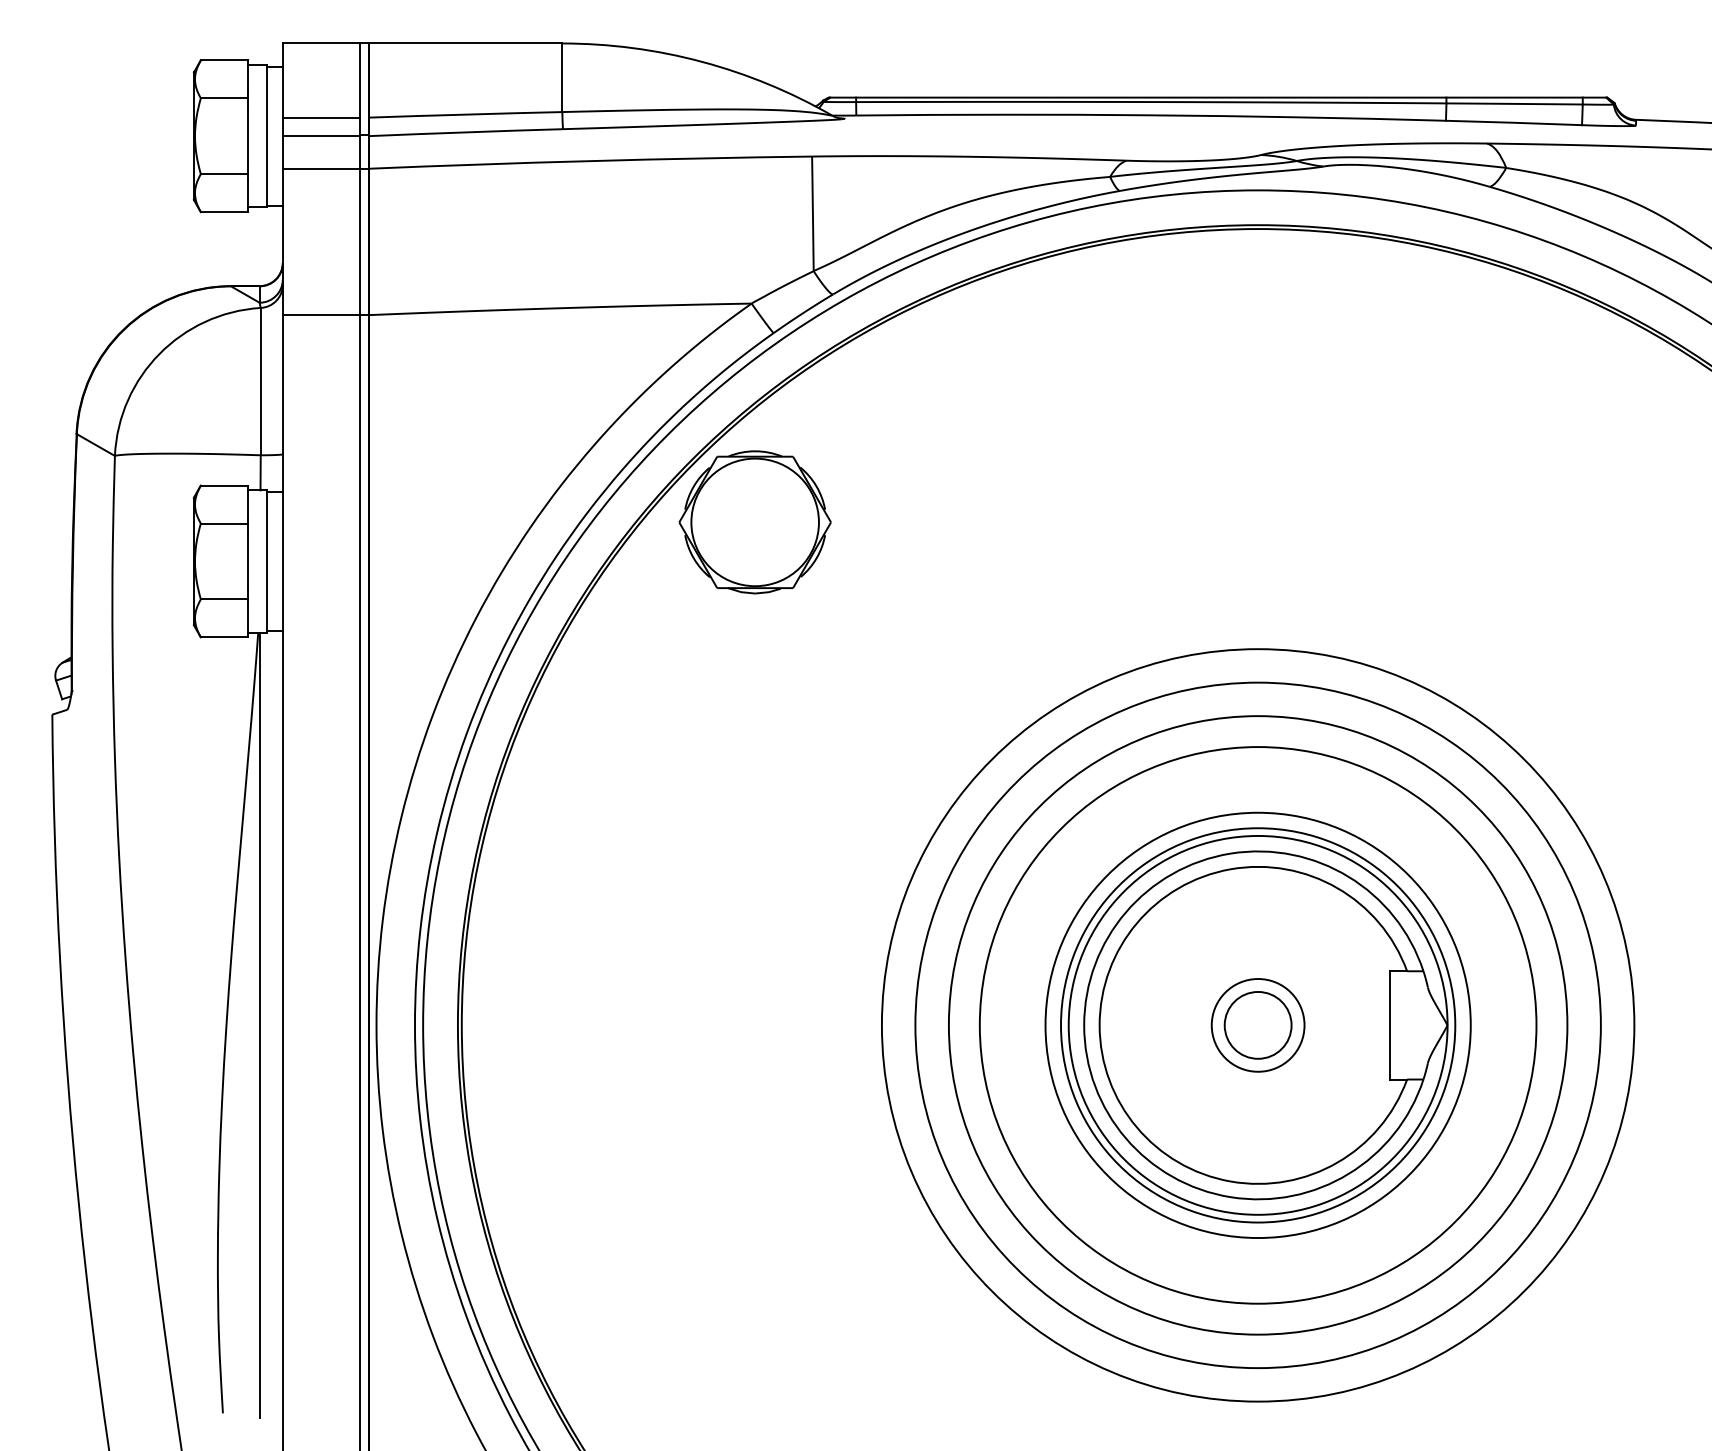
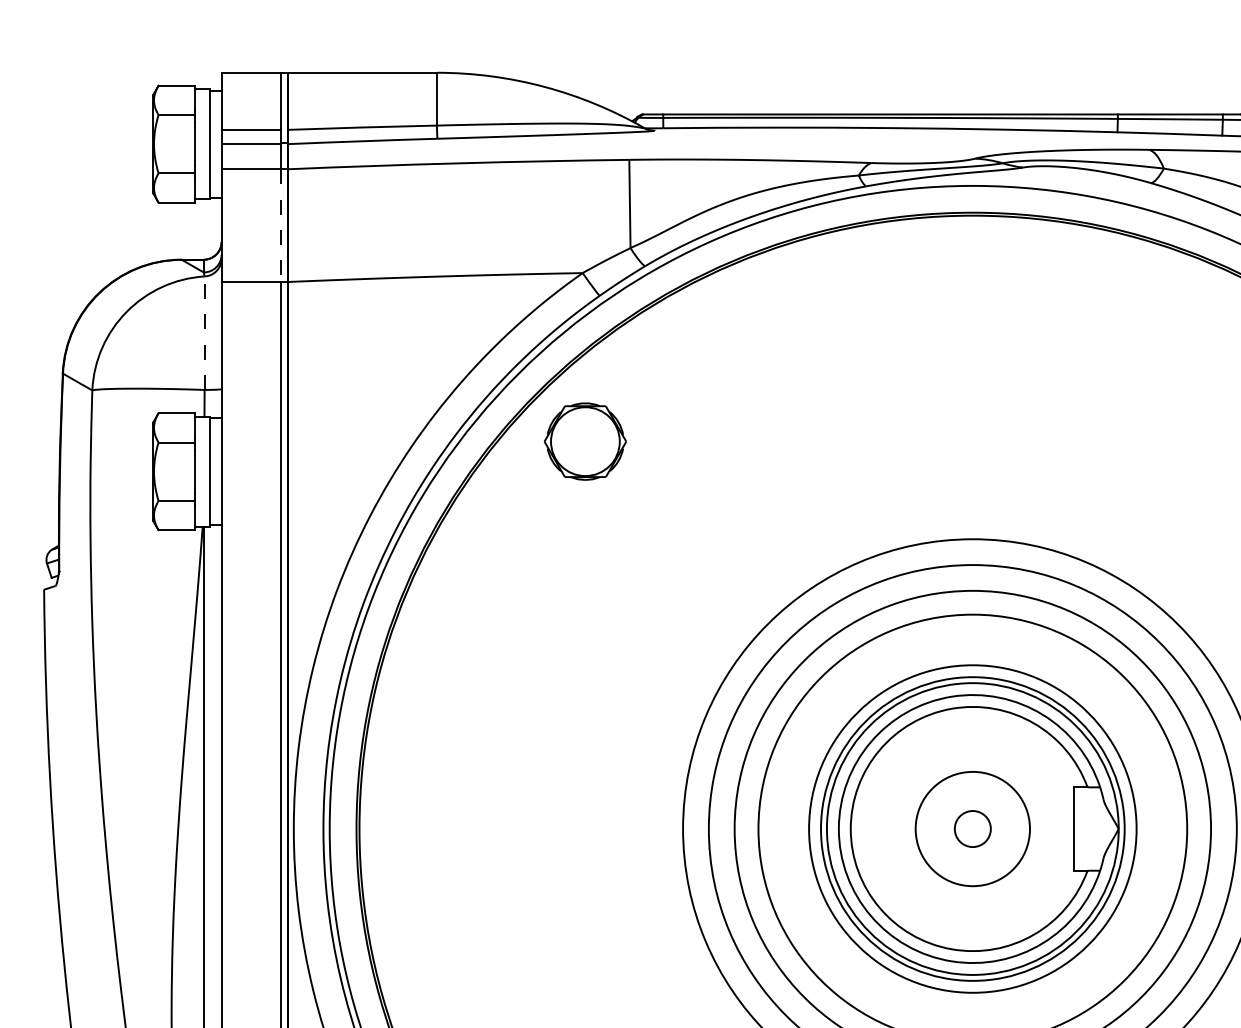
line: (360, 242) -> (281, 226), solid -> dashed
line: (260, 381) -> (204, 333), solid -> dashed
part: (754, 522) -> (584, 441), size x0.7
circle: (1257, 1024) -> (972, 828), size x0.7
circle: (1257, 1025) -> (972, 829), size x1.6

